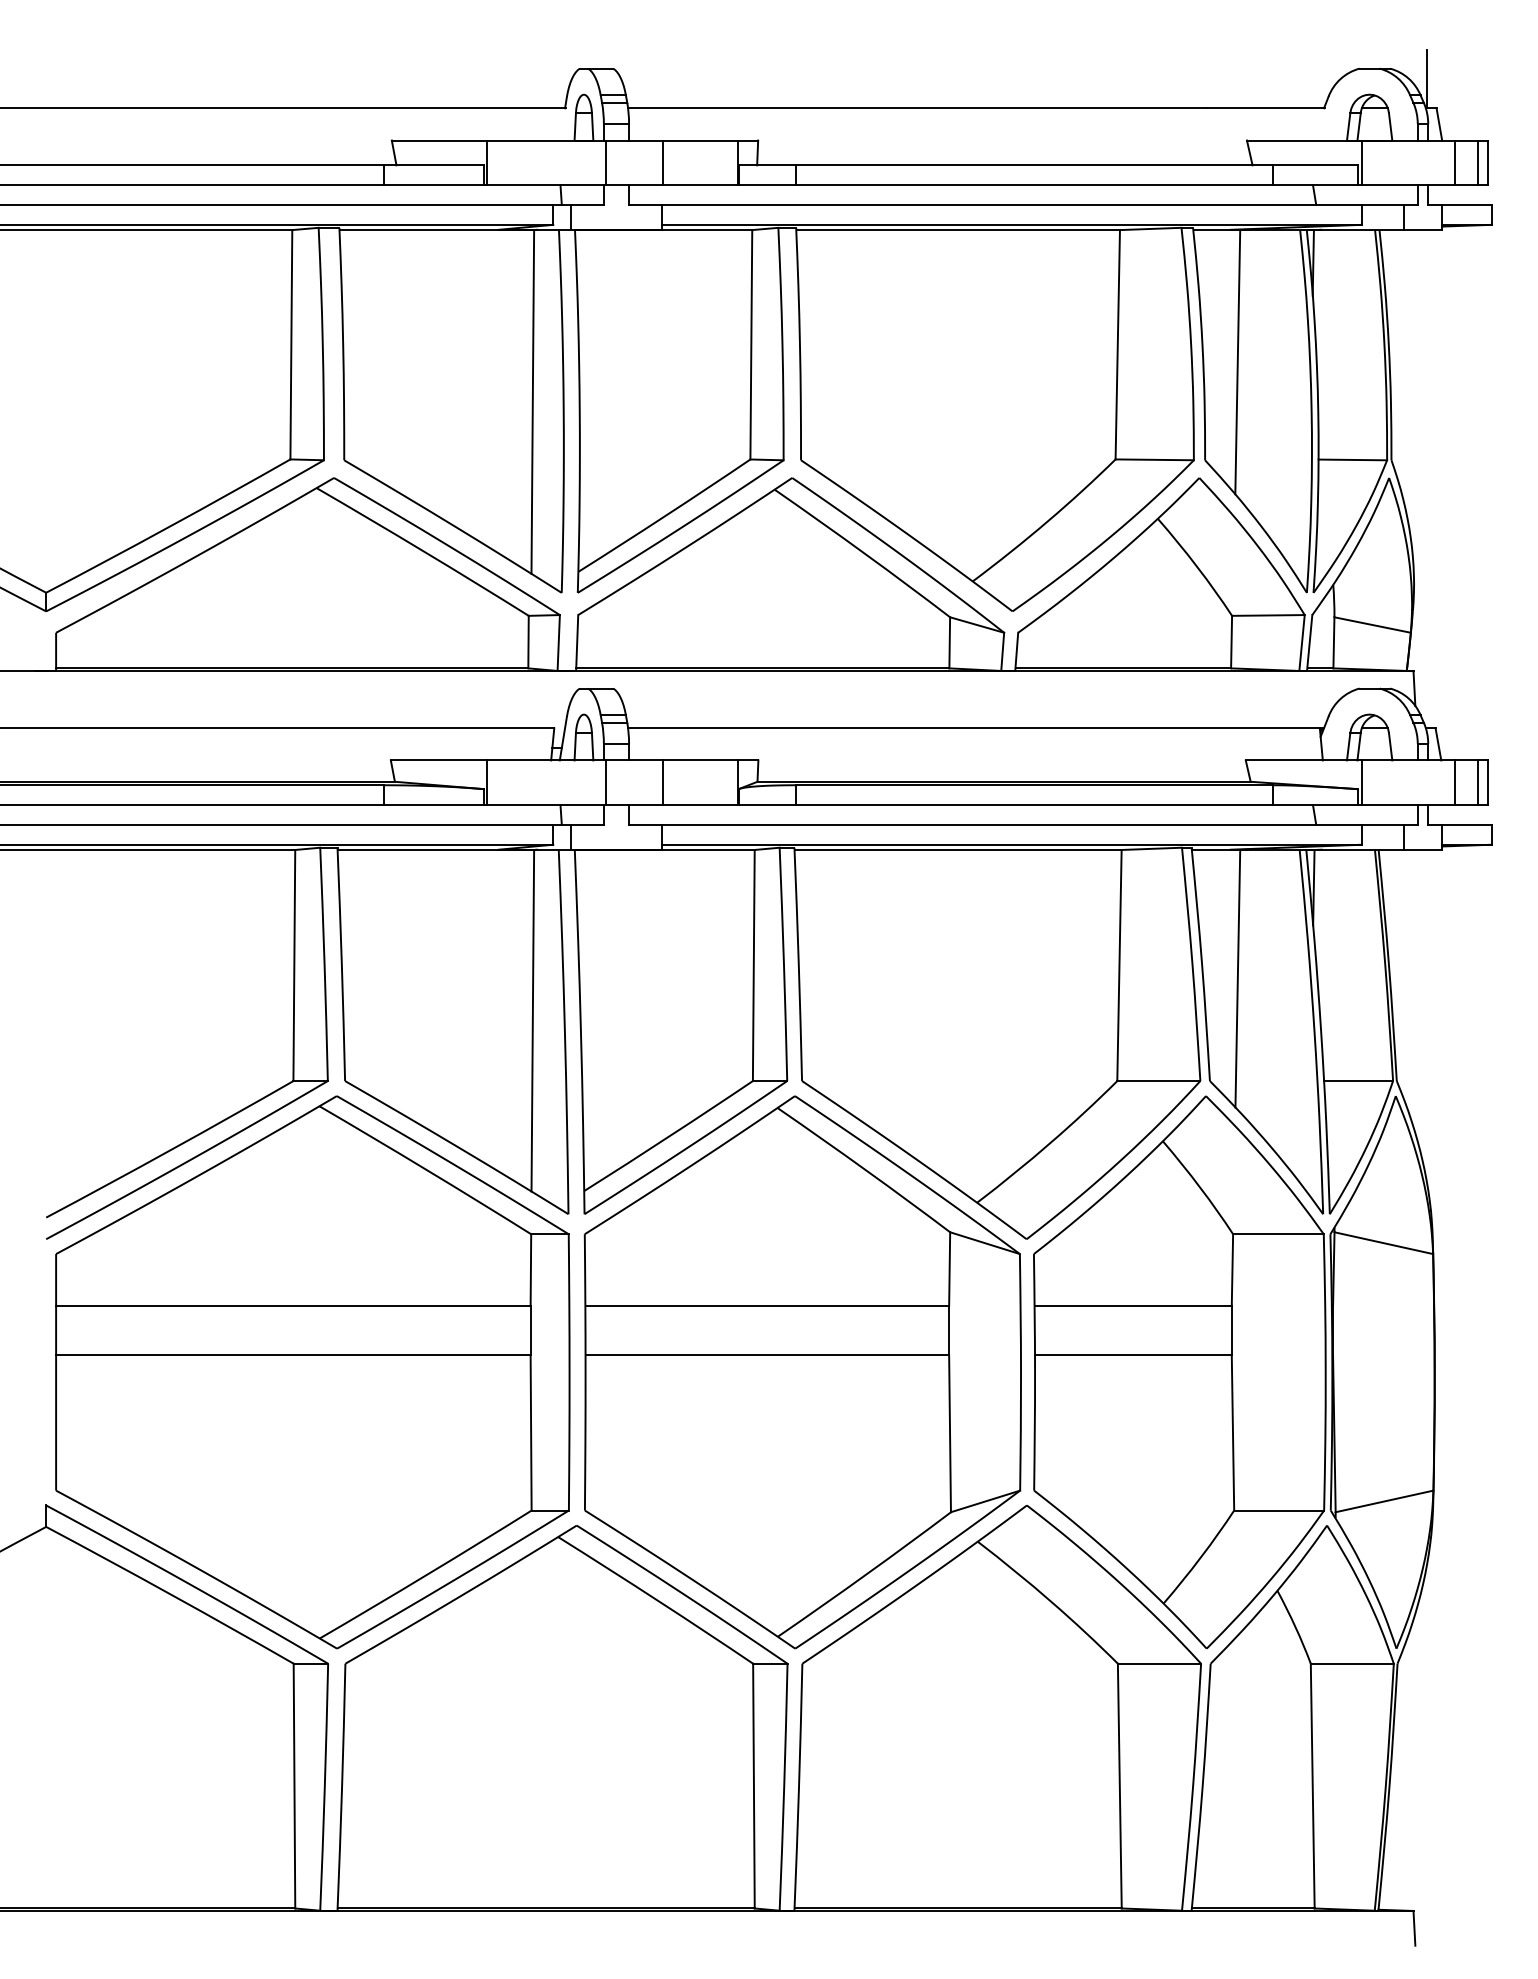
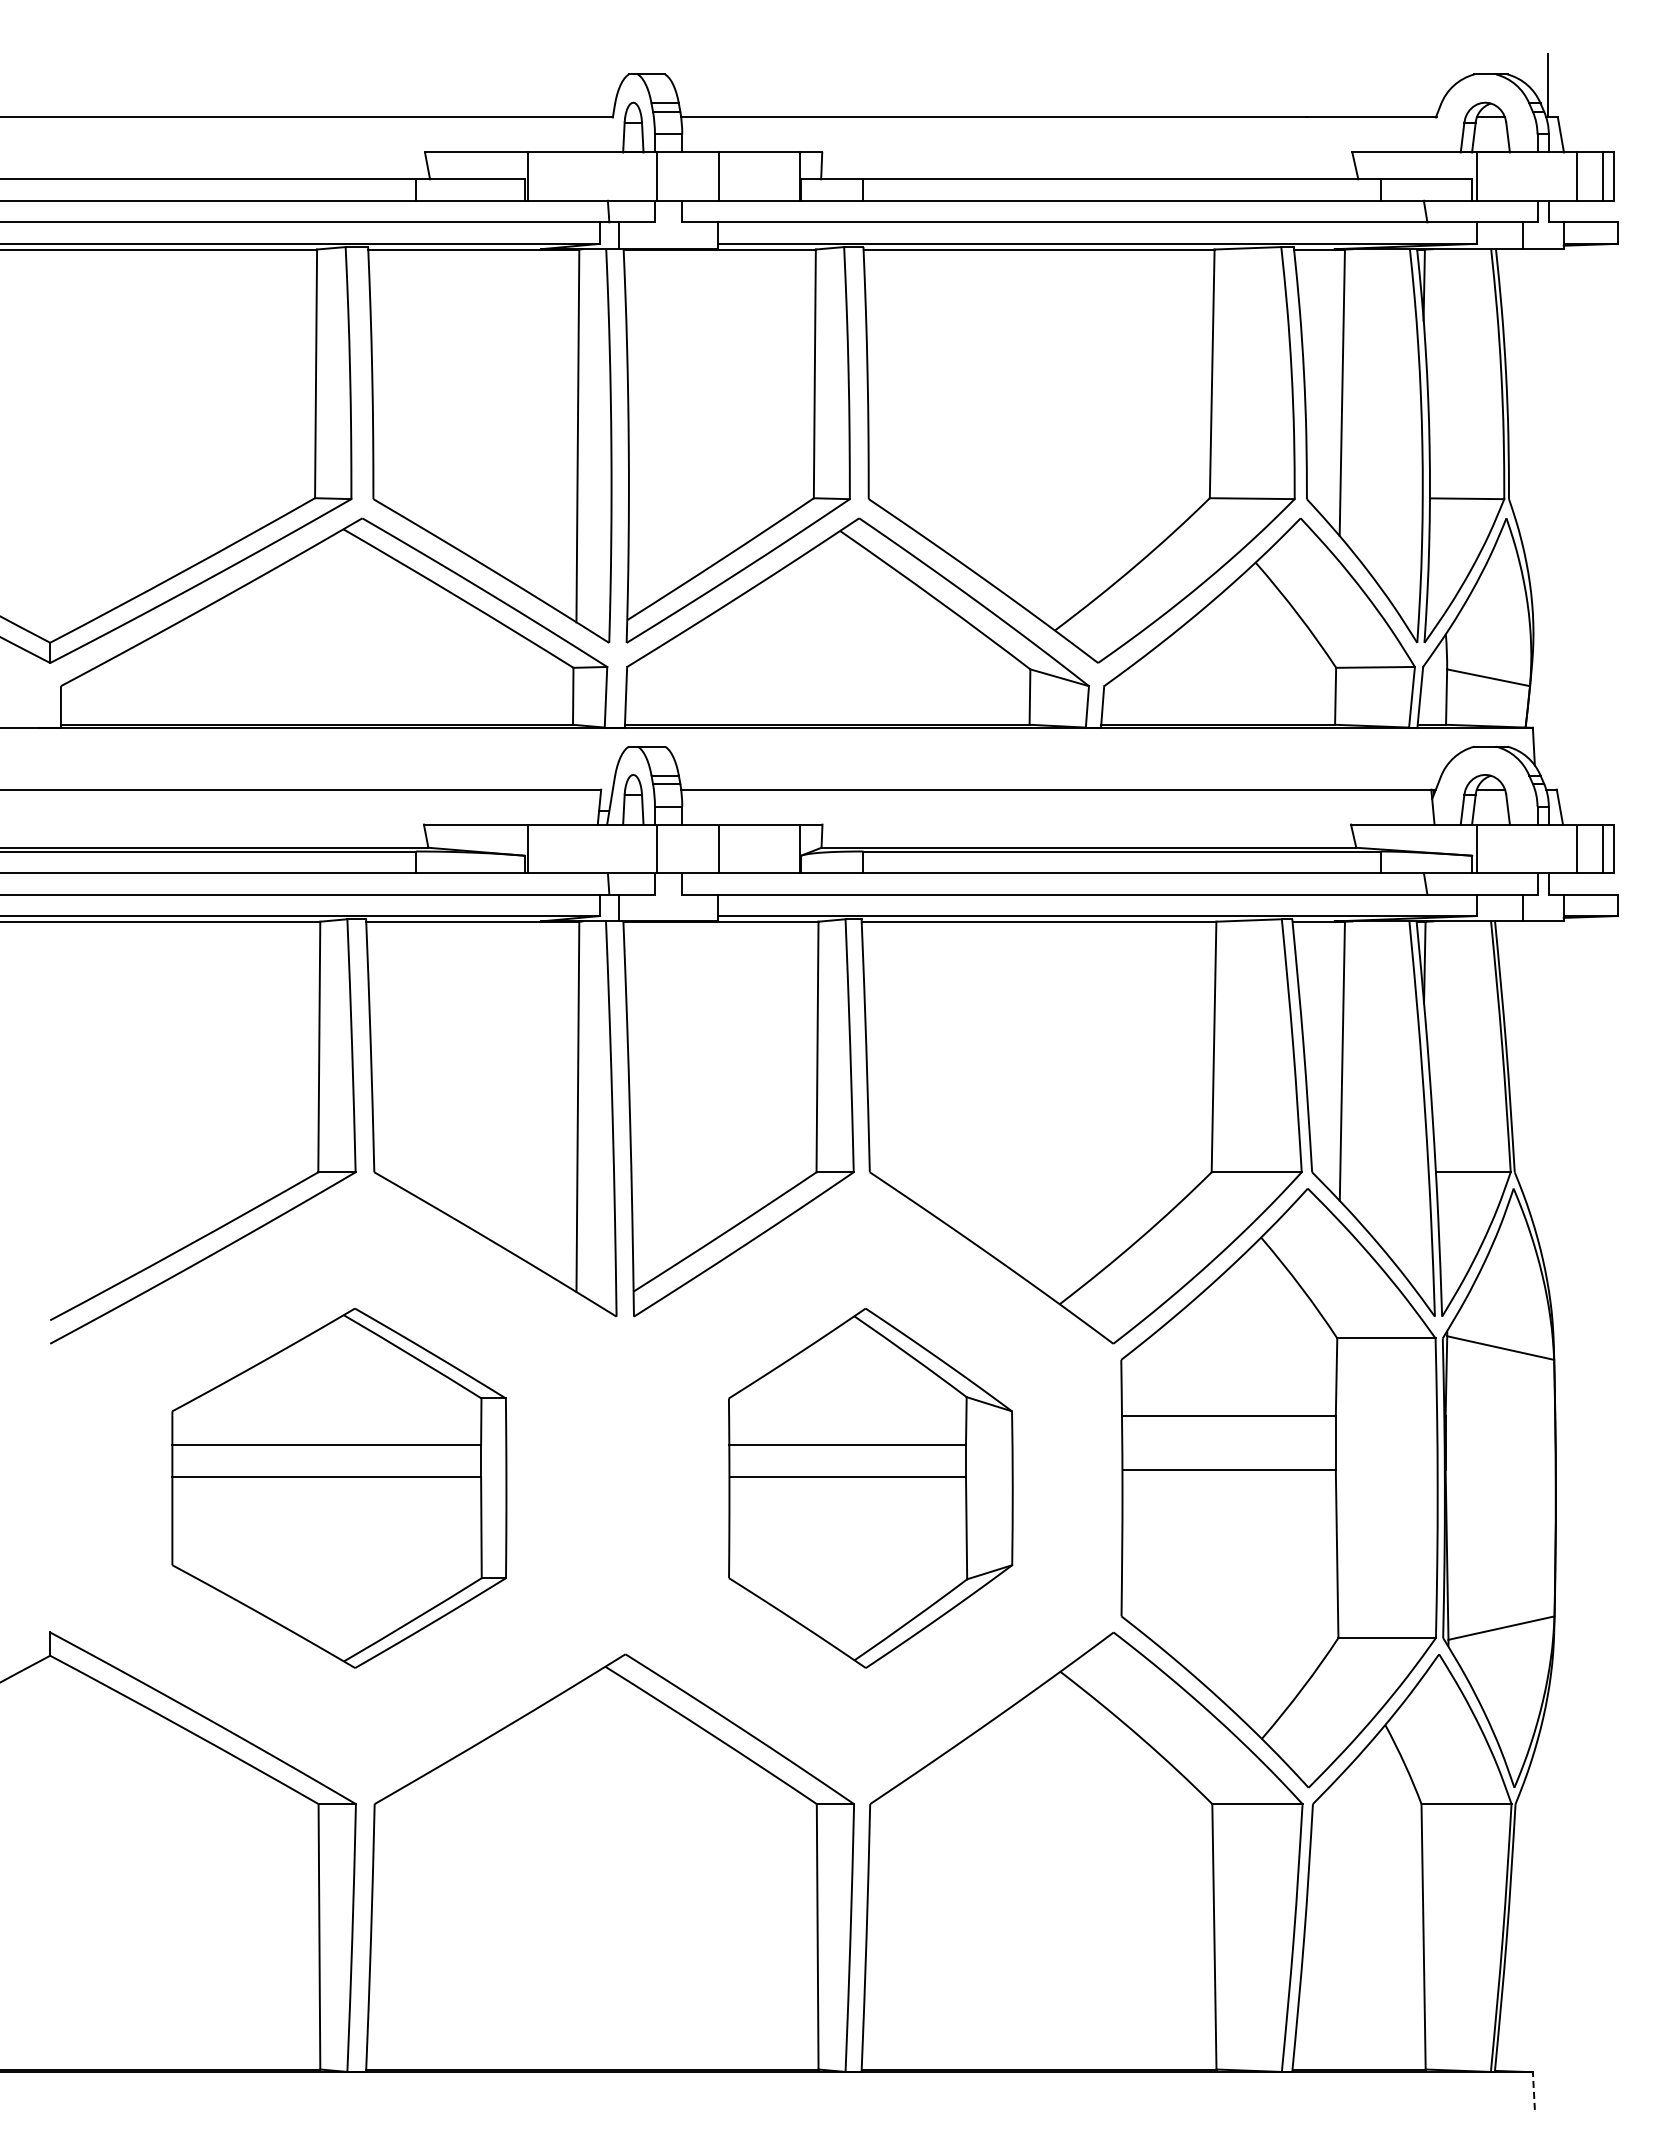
part: (312, 1372) -> (339, 1488), size x0.6
part: (802, 1372) -> (870, 1488), size x0.6
line: (1414, 1928) -> (1533, 2091), solid -> dashed

